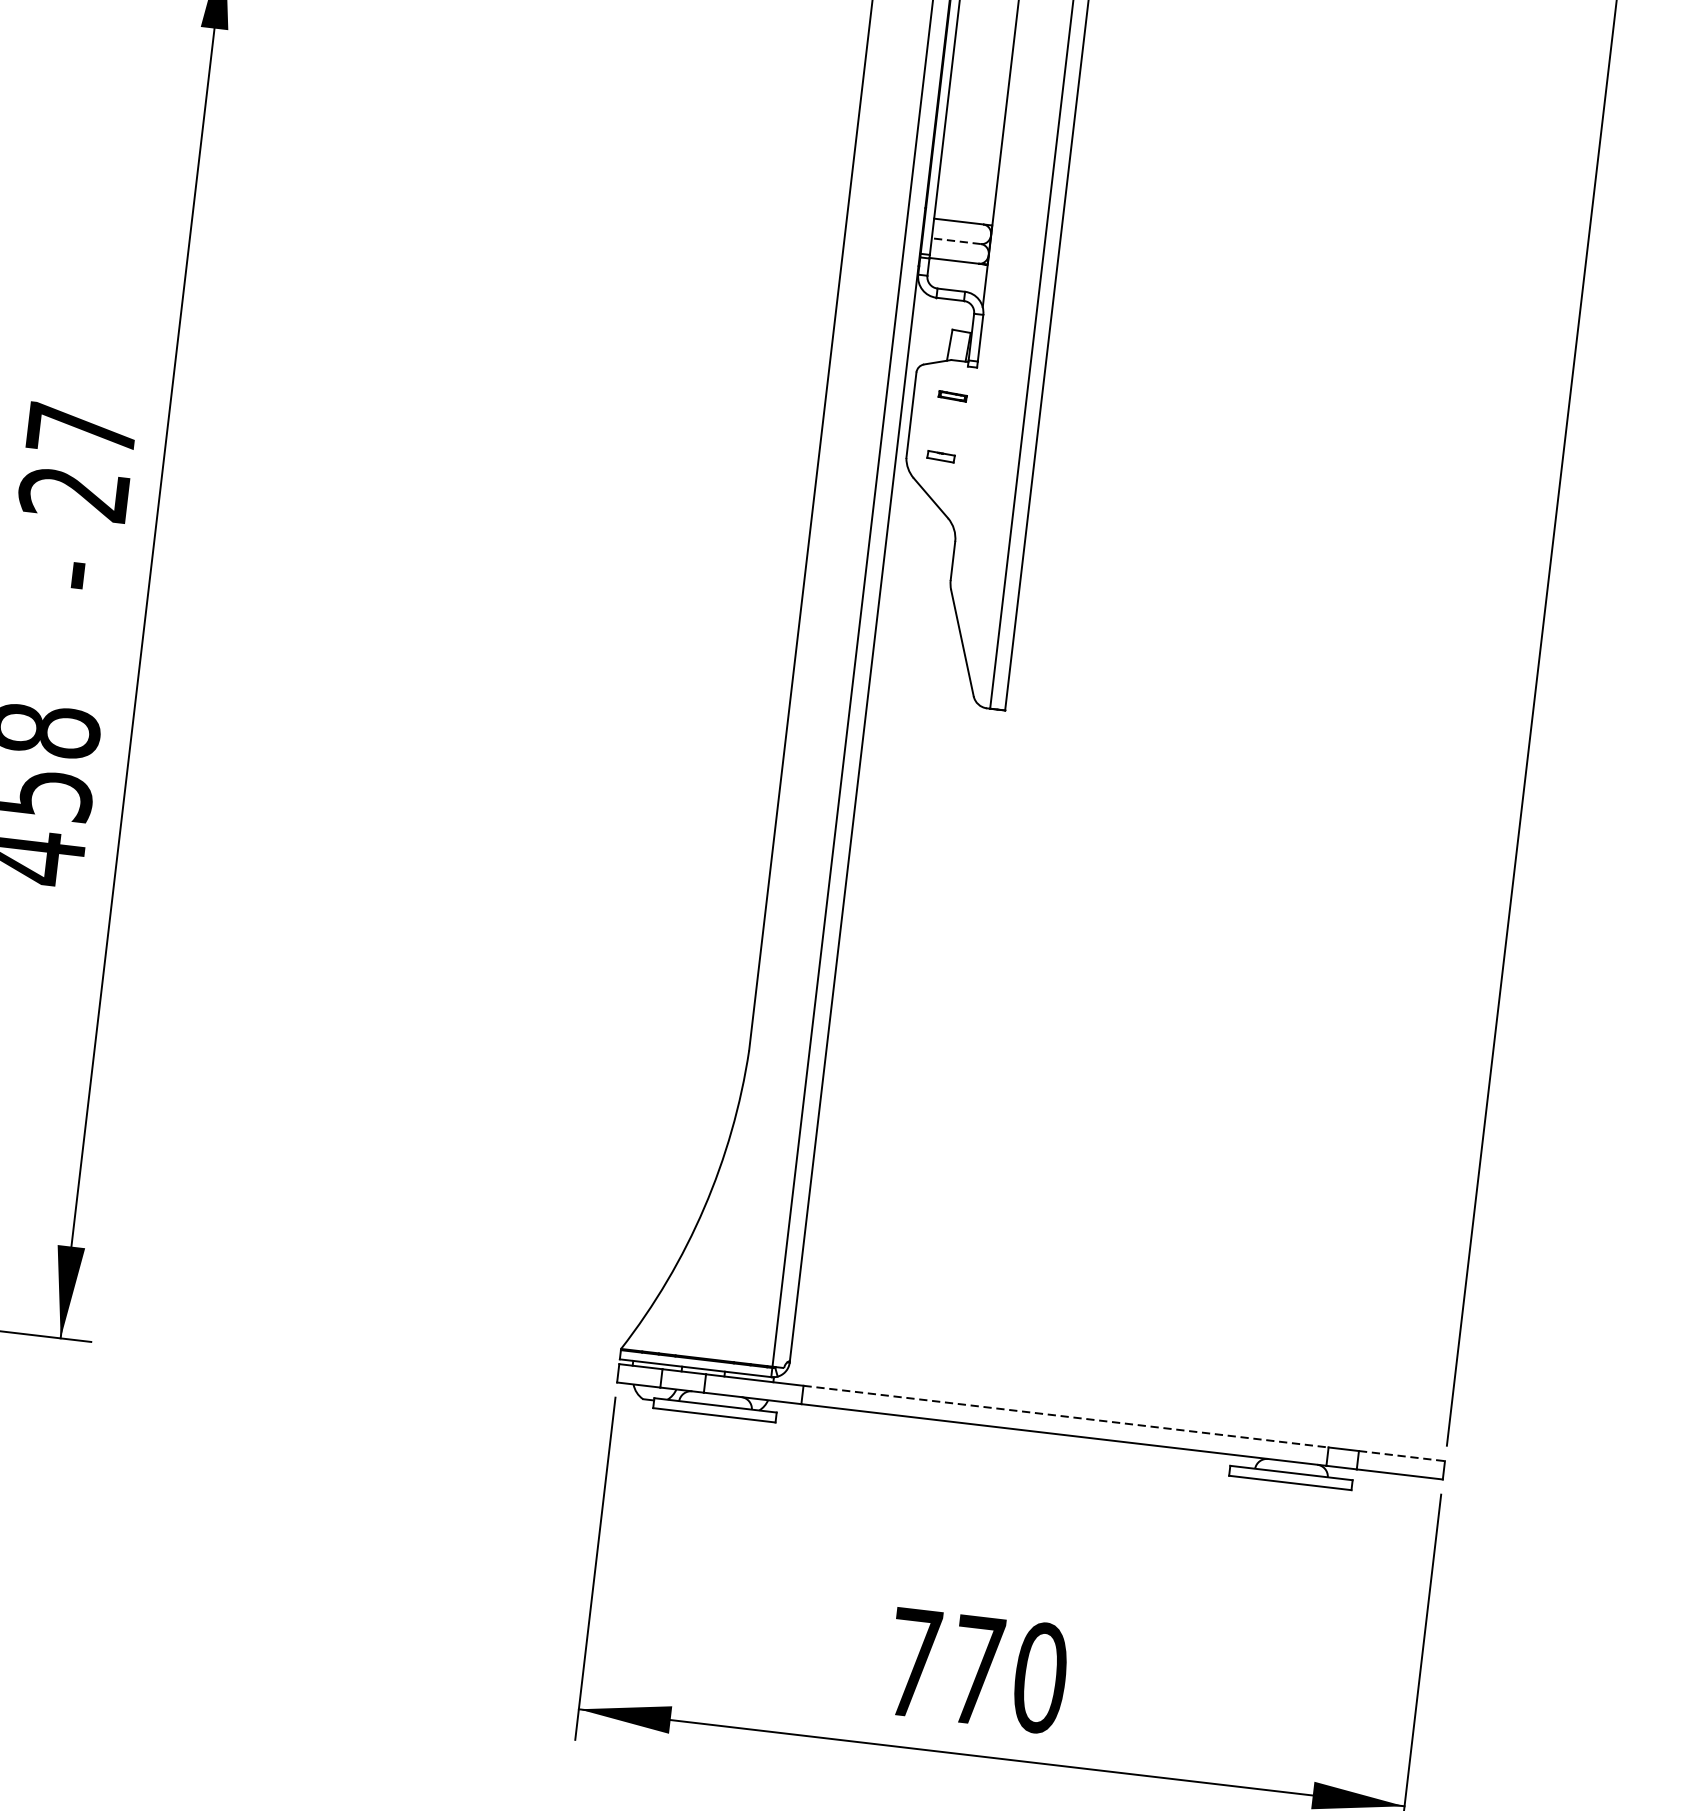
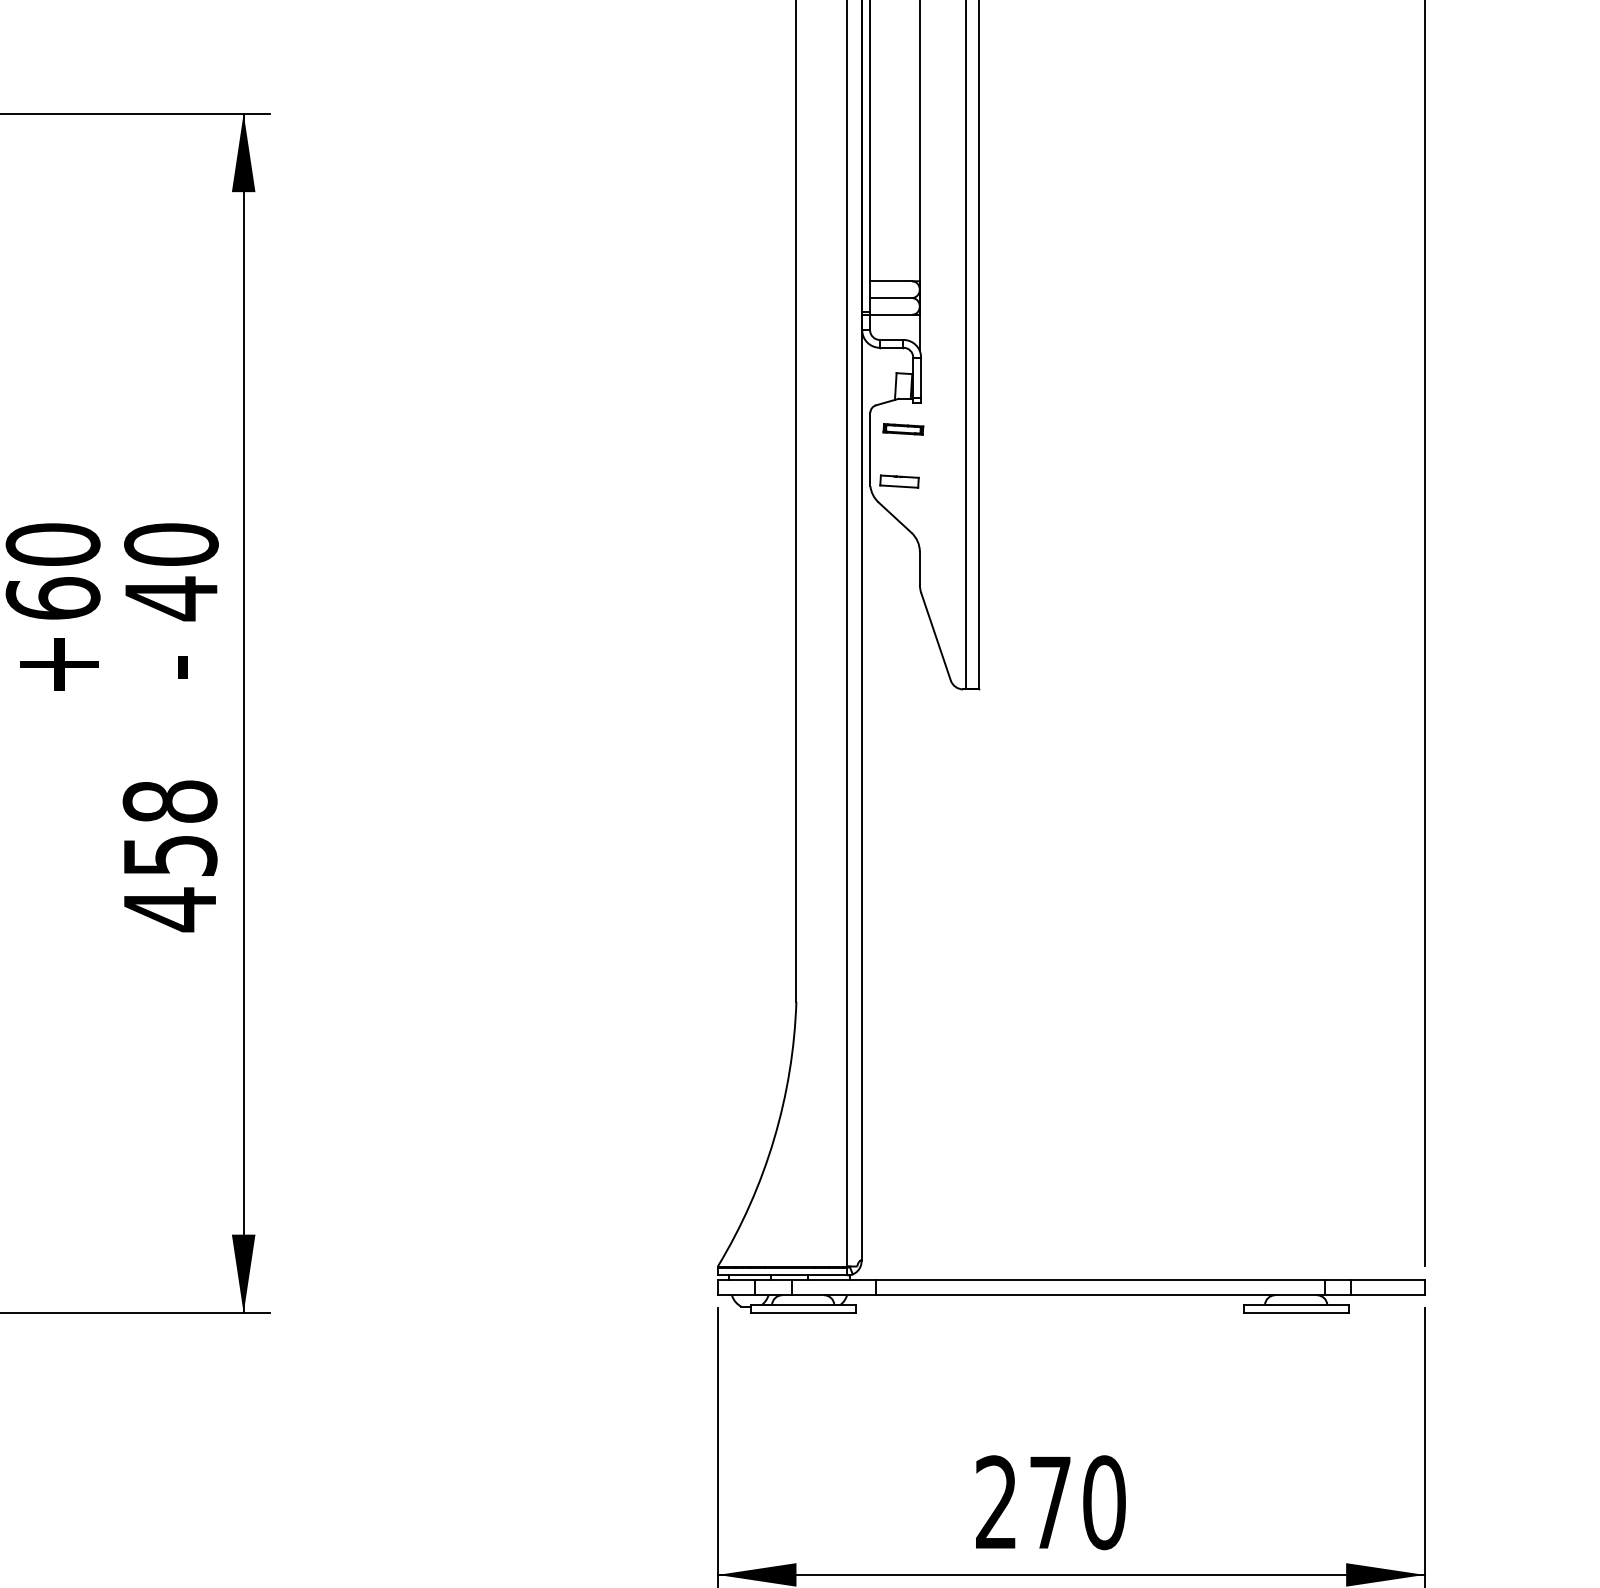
line: (956, 241) -> (891, 298), dashed -> solid
part: (952, 396) -> (903, 429), size x1.67
part: (941, 456) -> (899, 481), size x1.67
text: (78, 463) -> (171, 572), 27 -> 40
line: (1066, 1416) -> (1100, 1279), dashed -> solid
line: (1401, 1456) -> (1387, 1279), dashed -> solid
text: (914, 1661) -> (996, 1501), 770 -> 270

